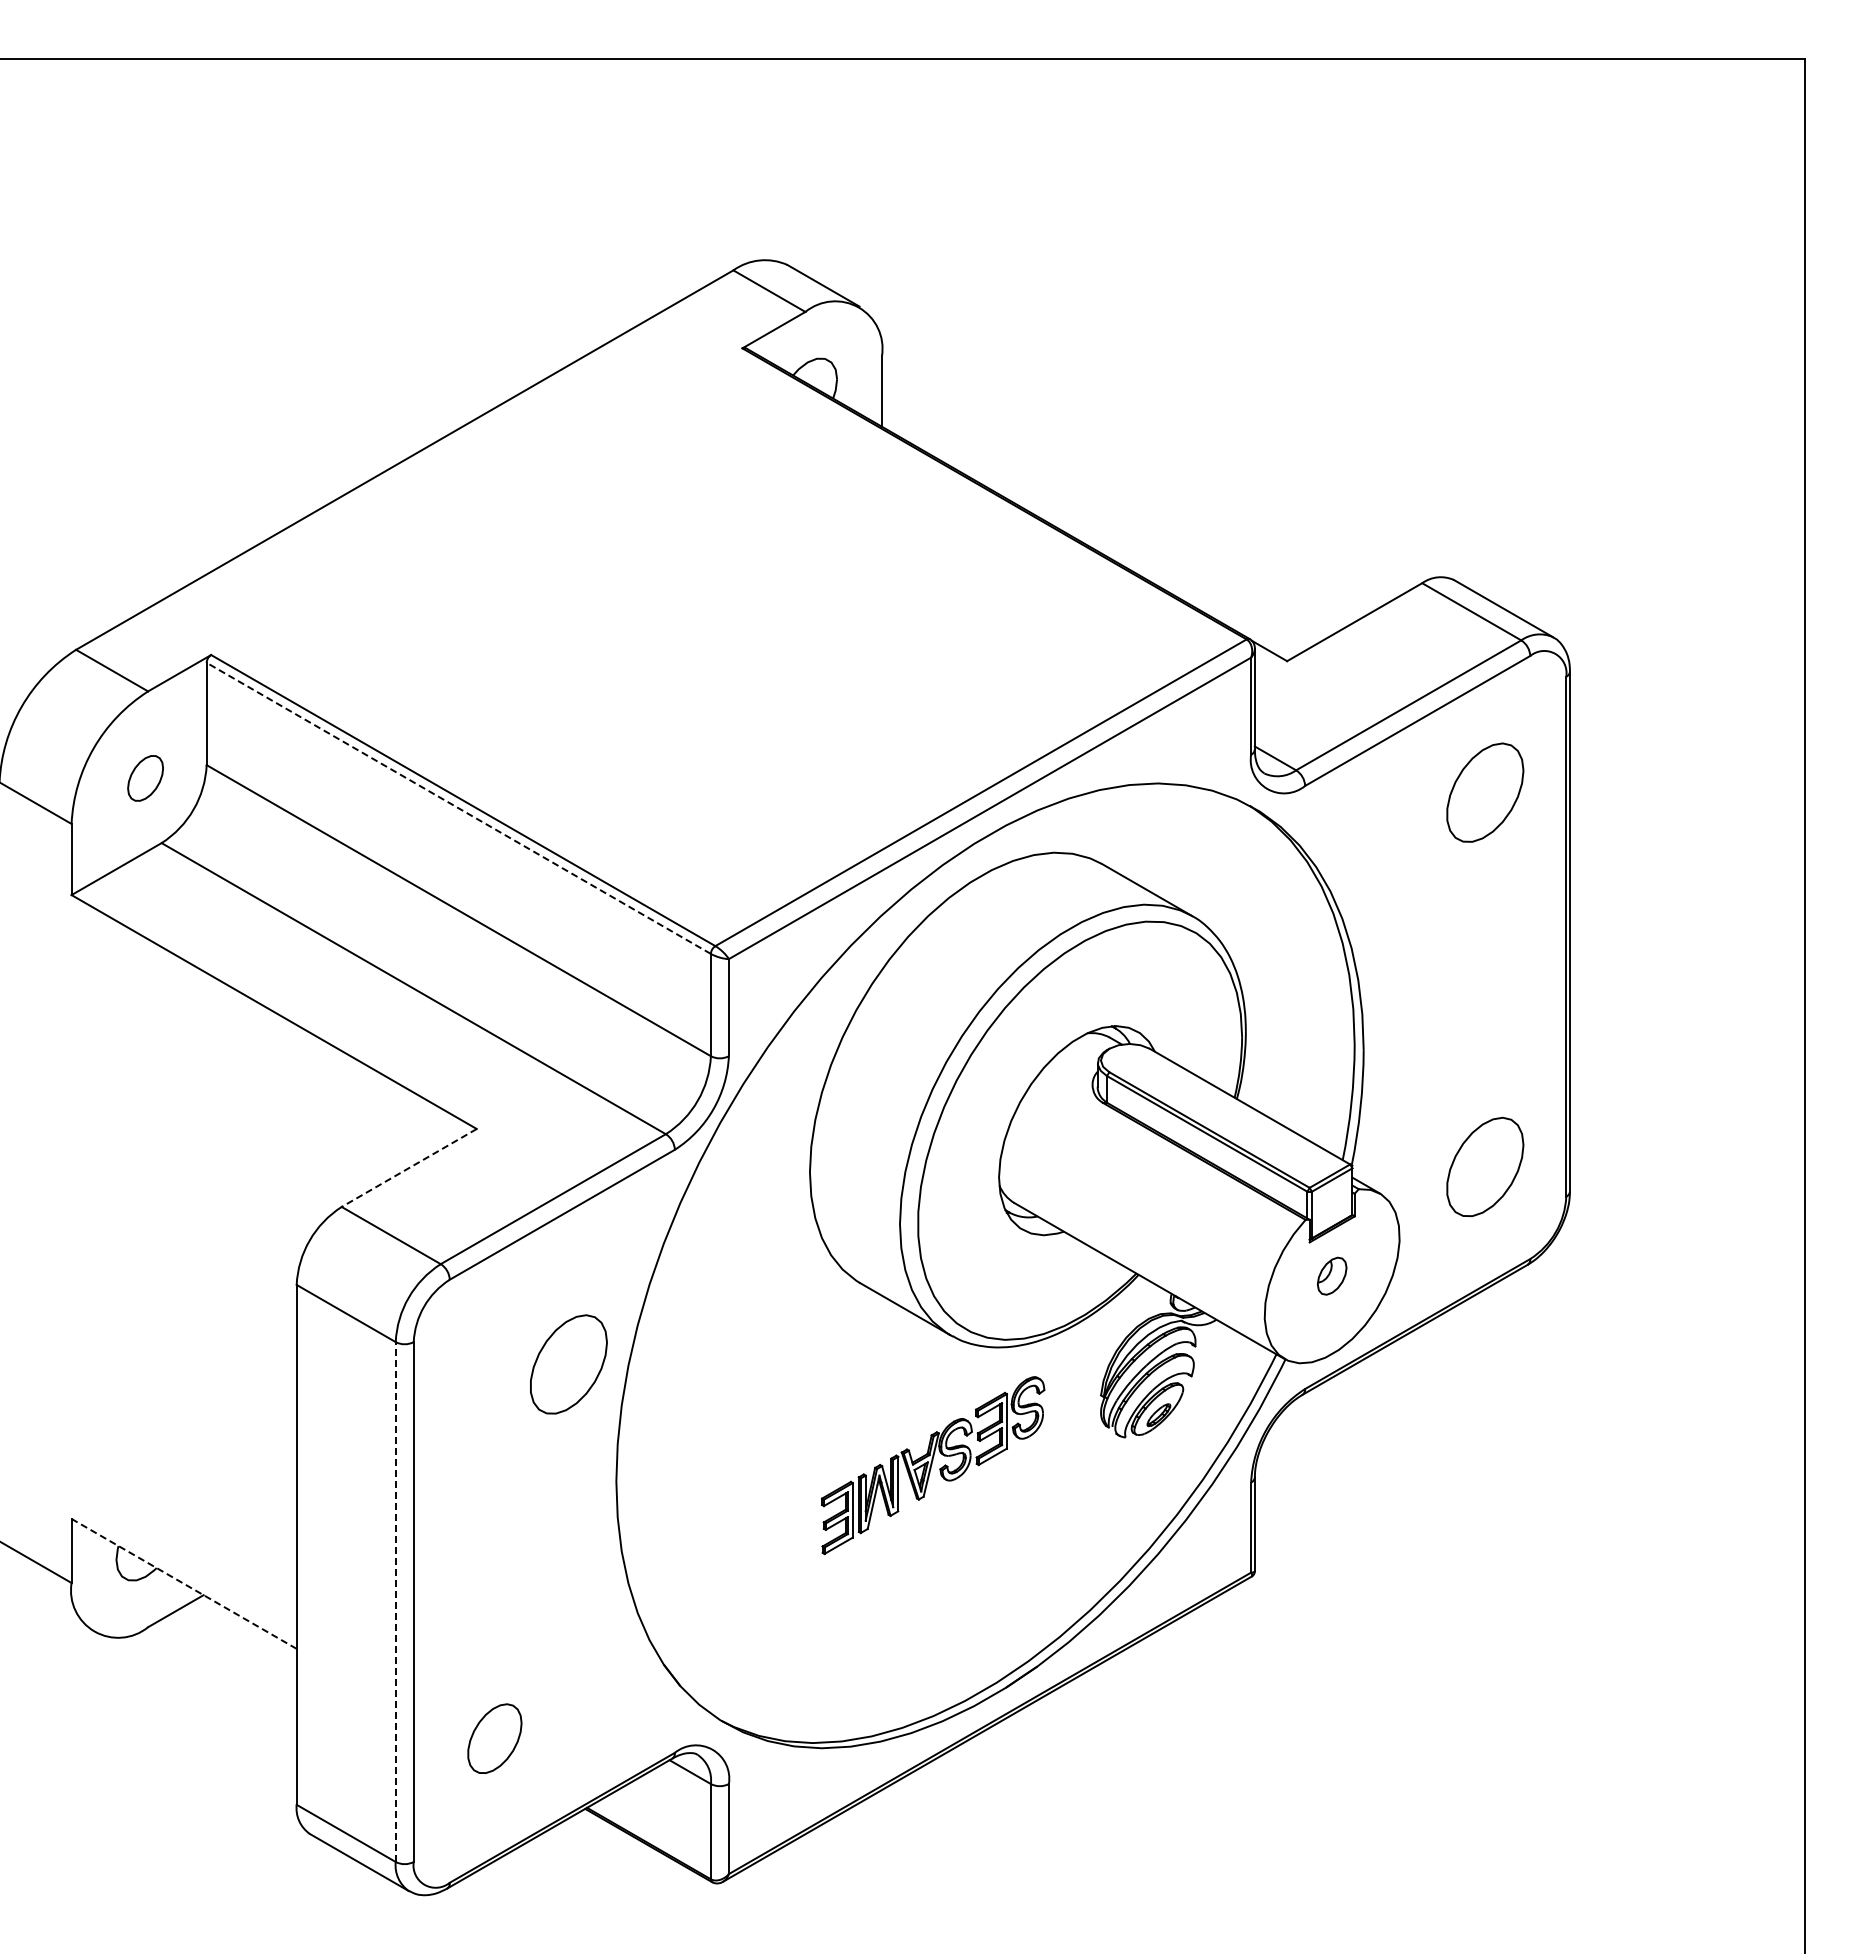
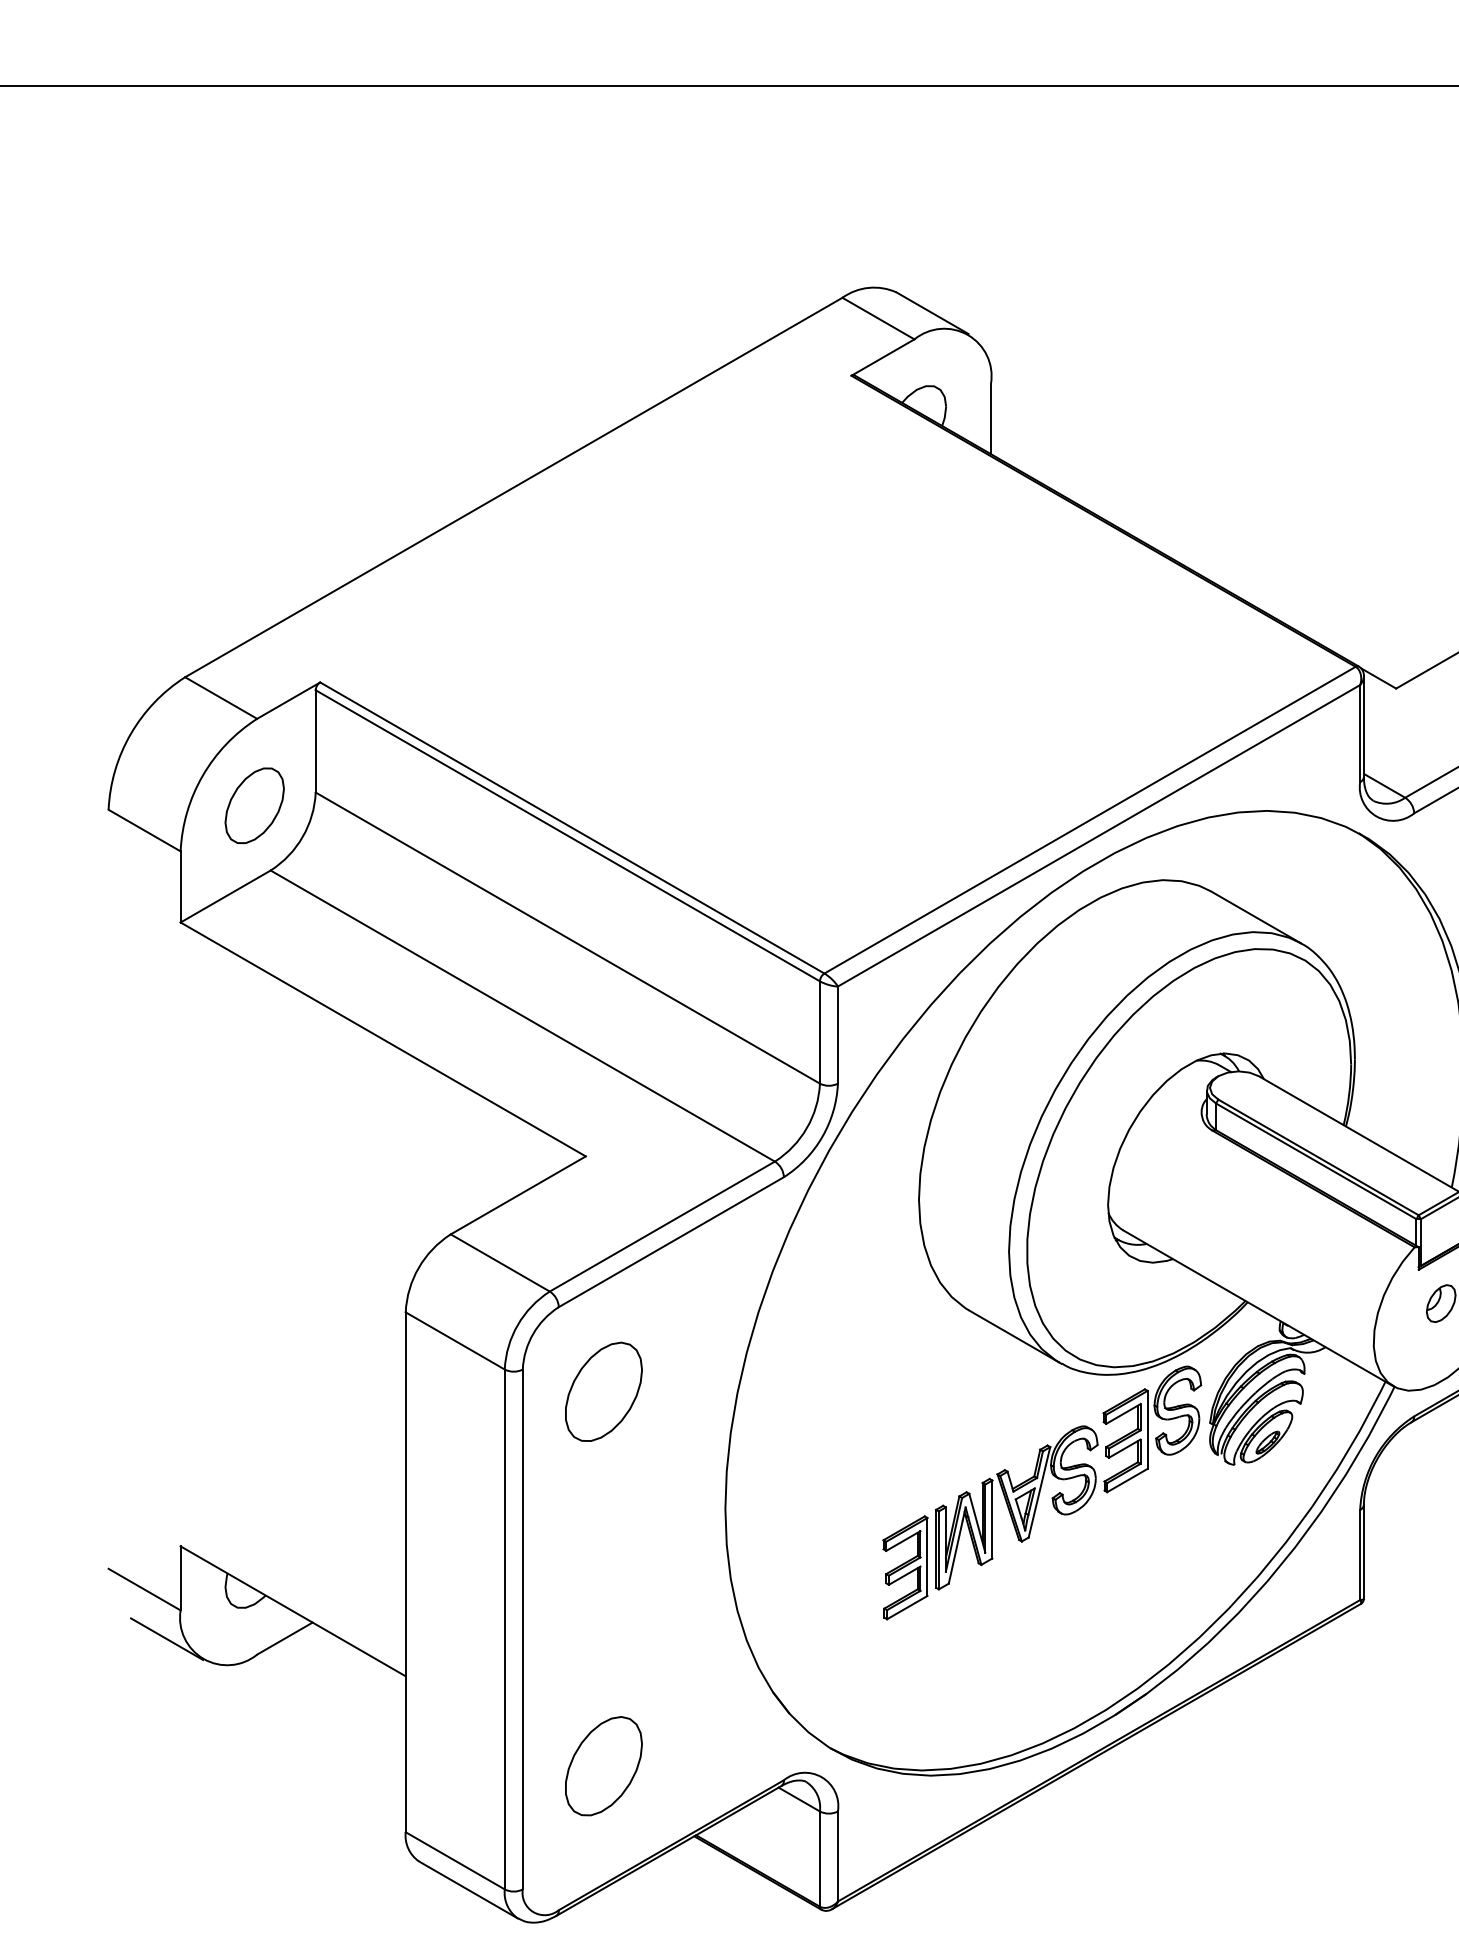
part: (145, 778) -> (254, 805), size x1.67
line: (458, 808) -> (567, 835), dashed -> solid
line: (409, 1167) -> (518, 1194), dashed -> solid
part: (568, 1364) -> (603, 1391), moved
part: (932, 1465) -> (1041, 1492), size x1.43
line: (184, 1583) -> (293, 1610), dashed -> solid
line: (395, 1602) -> (504, 1629), dashed -> solid
line: (58, 1611) -> (167, 1638), added
part: (494, 1738) -> (603, 1765), size x1.43

